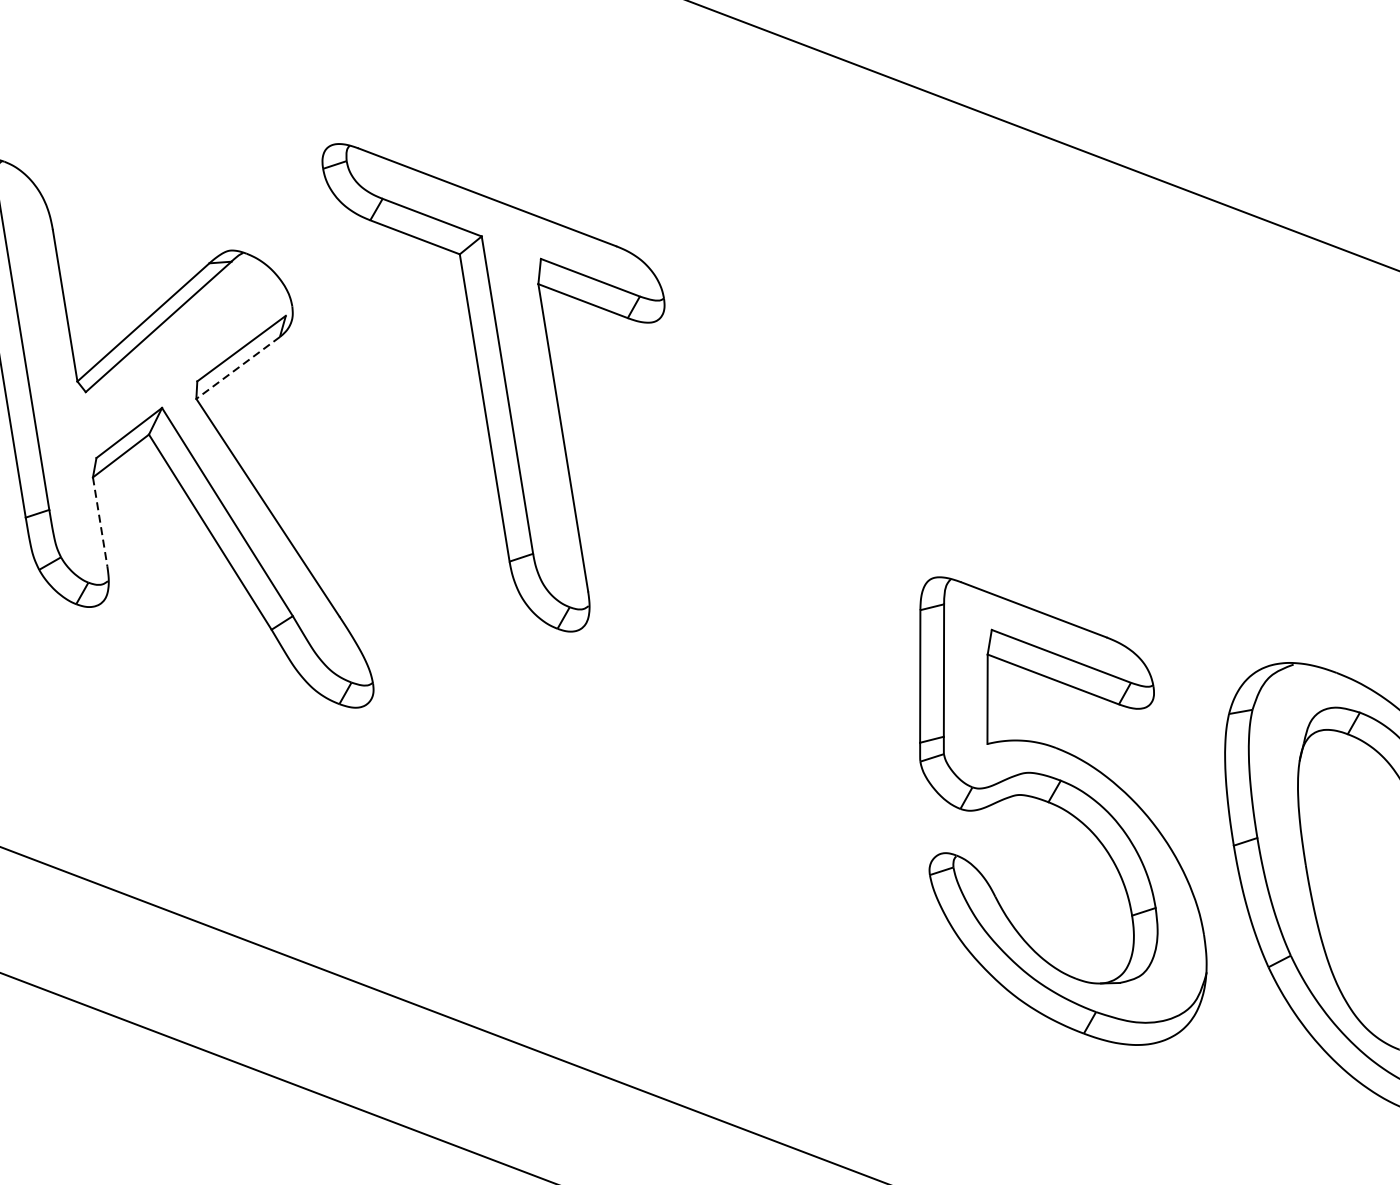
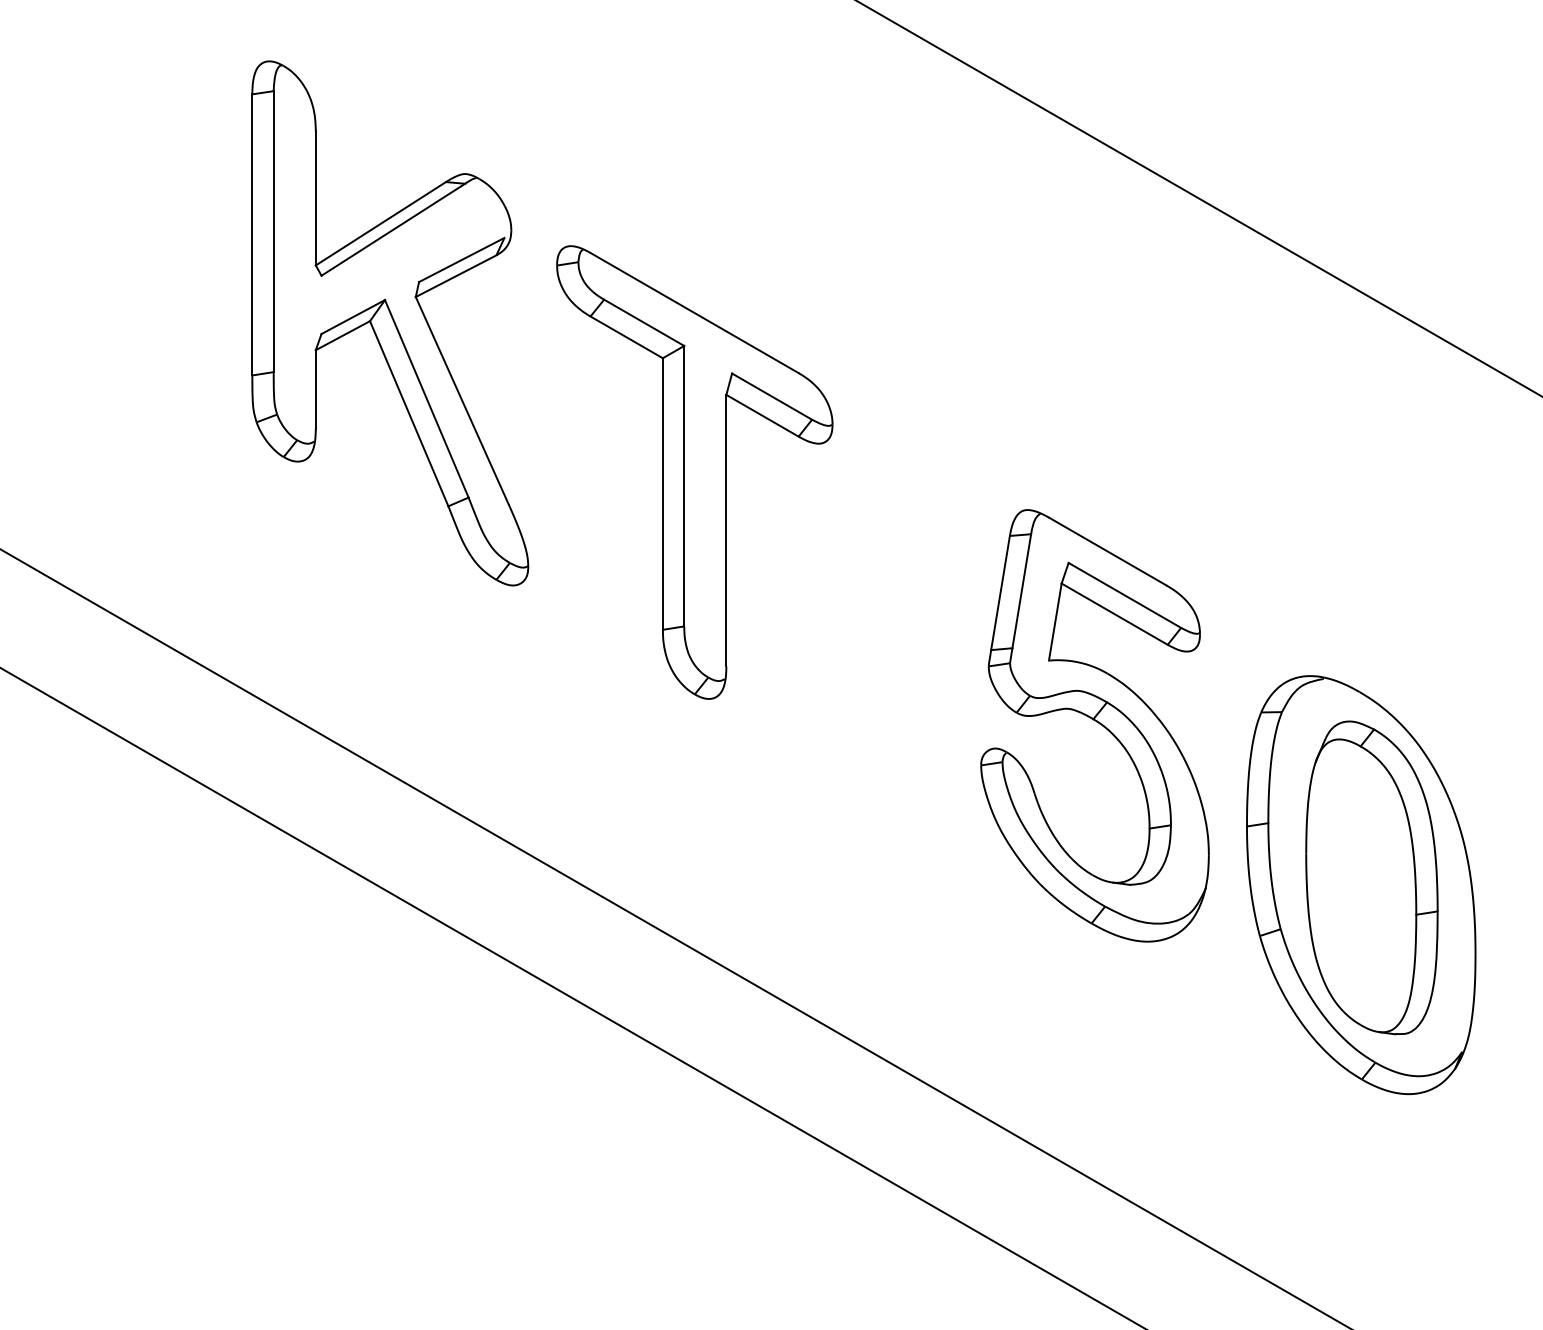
line: (237, 368) -> (455, 276), dashed -> solid
part: (516, 377) -> (694, 472), moved
line: (99, 521) -> (315, 389), dashed -> solid
part: (1050, 809) -> (1094, 725), moved

